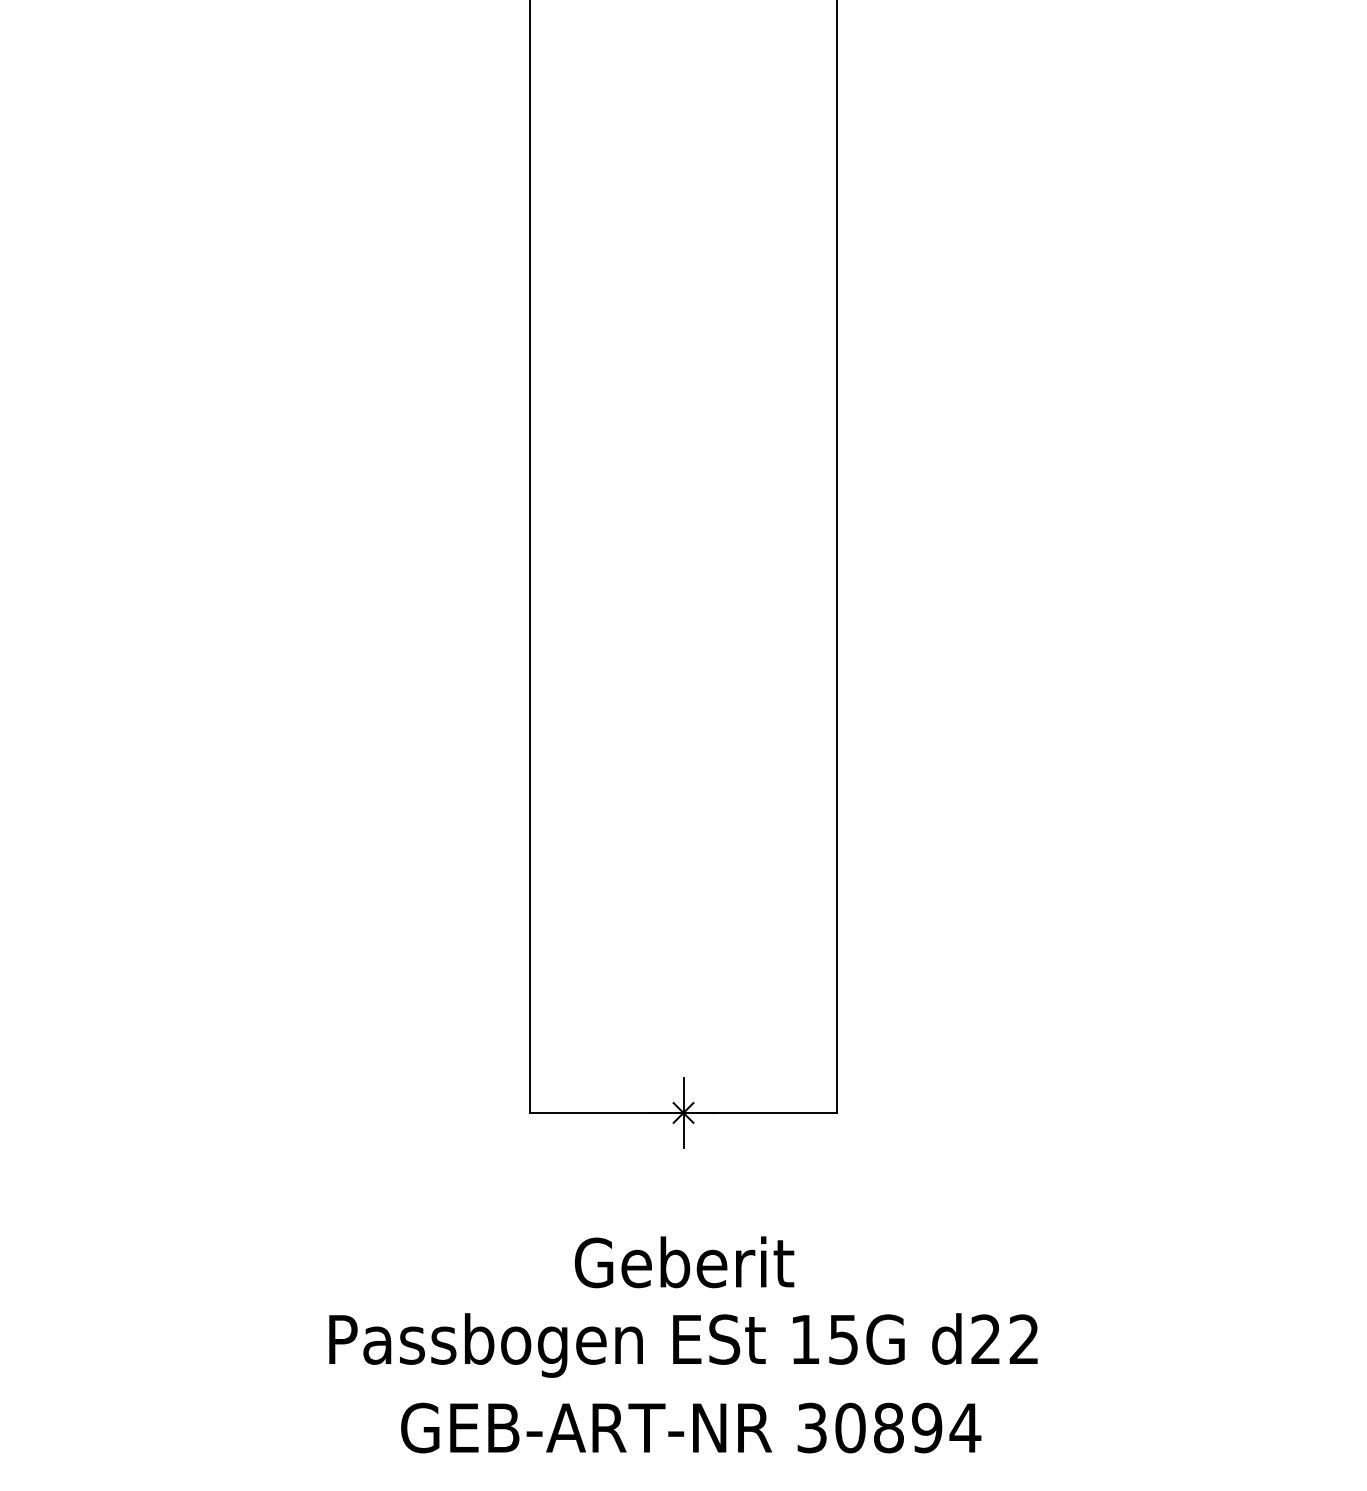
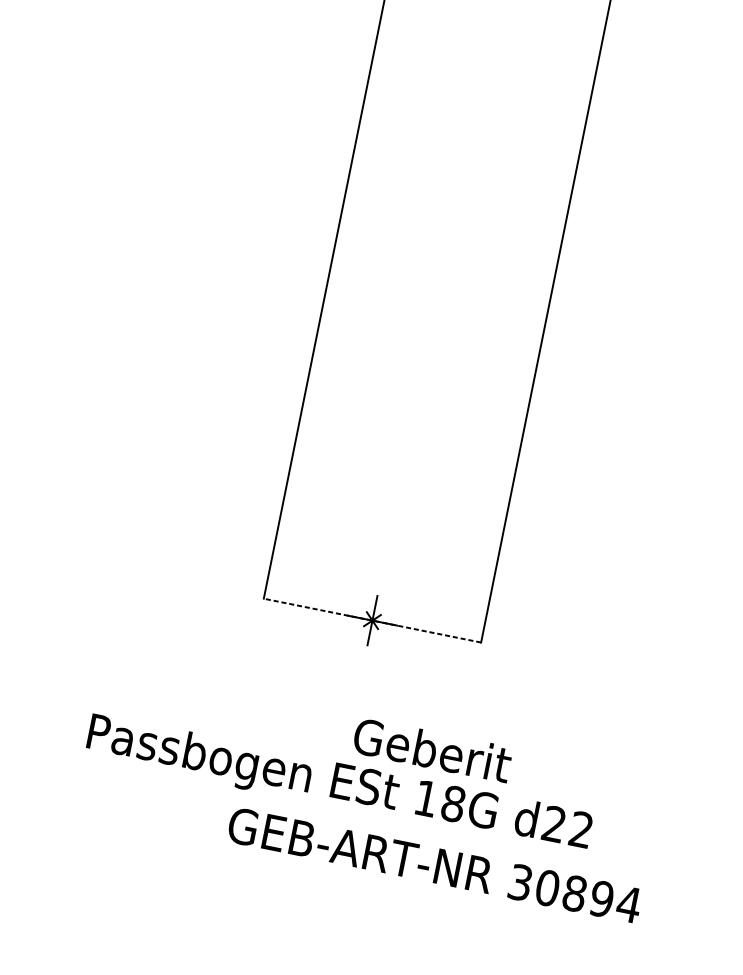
line: (683, 1112) -> (372, 620), solid -> dashed
text: (684, 1262) -> (432, 750), moved
text: (843, 1339) -> (453, 803), 15G -> 18G
text: (691, 1427) -> (435, 865), moved

